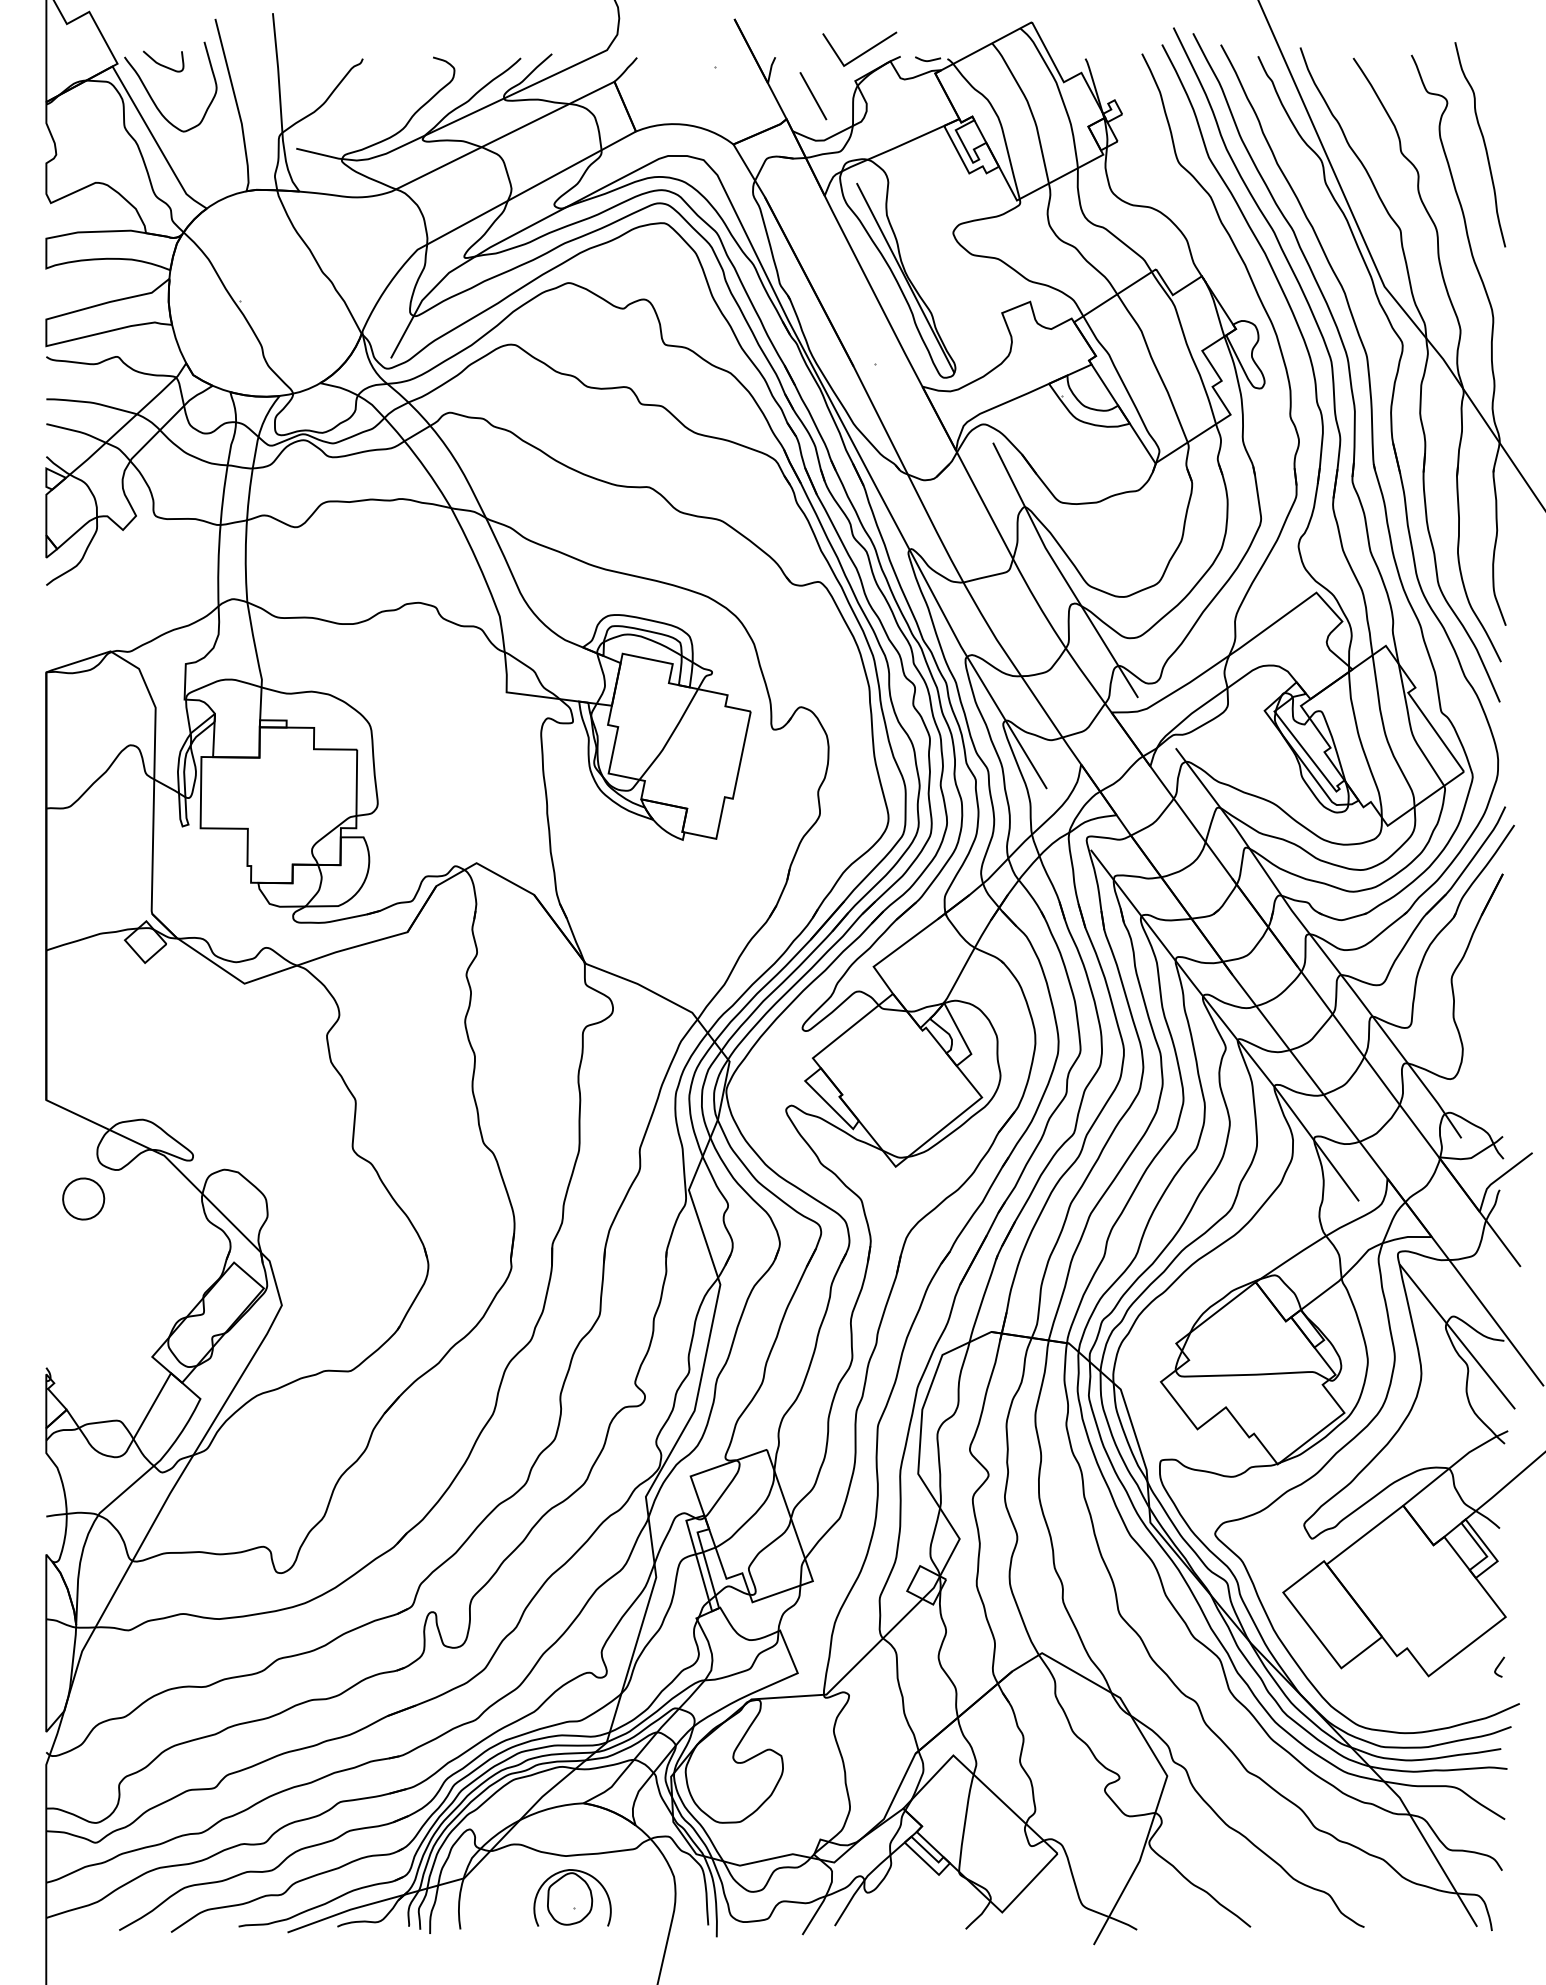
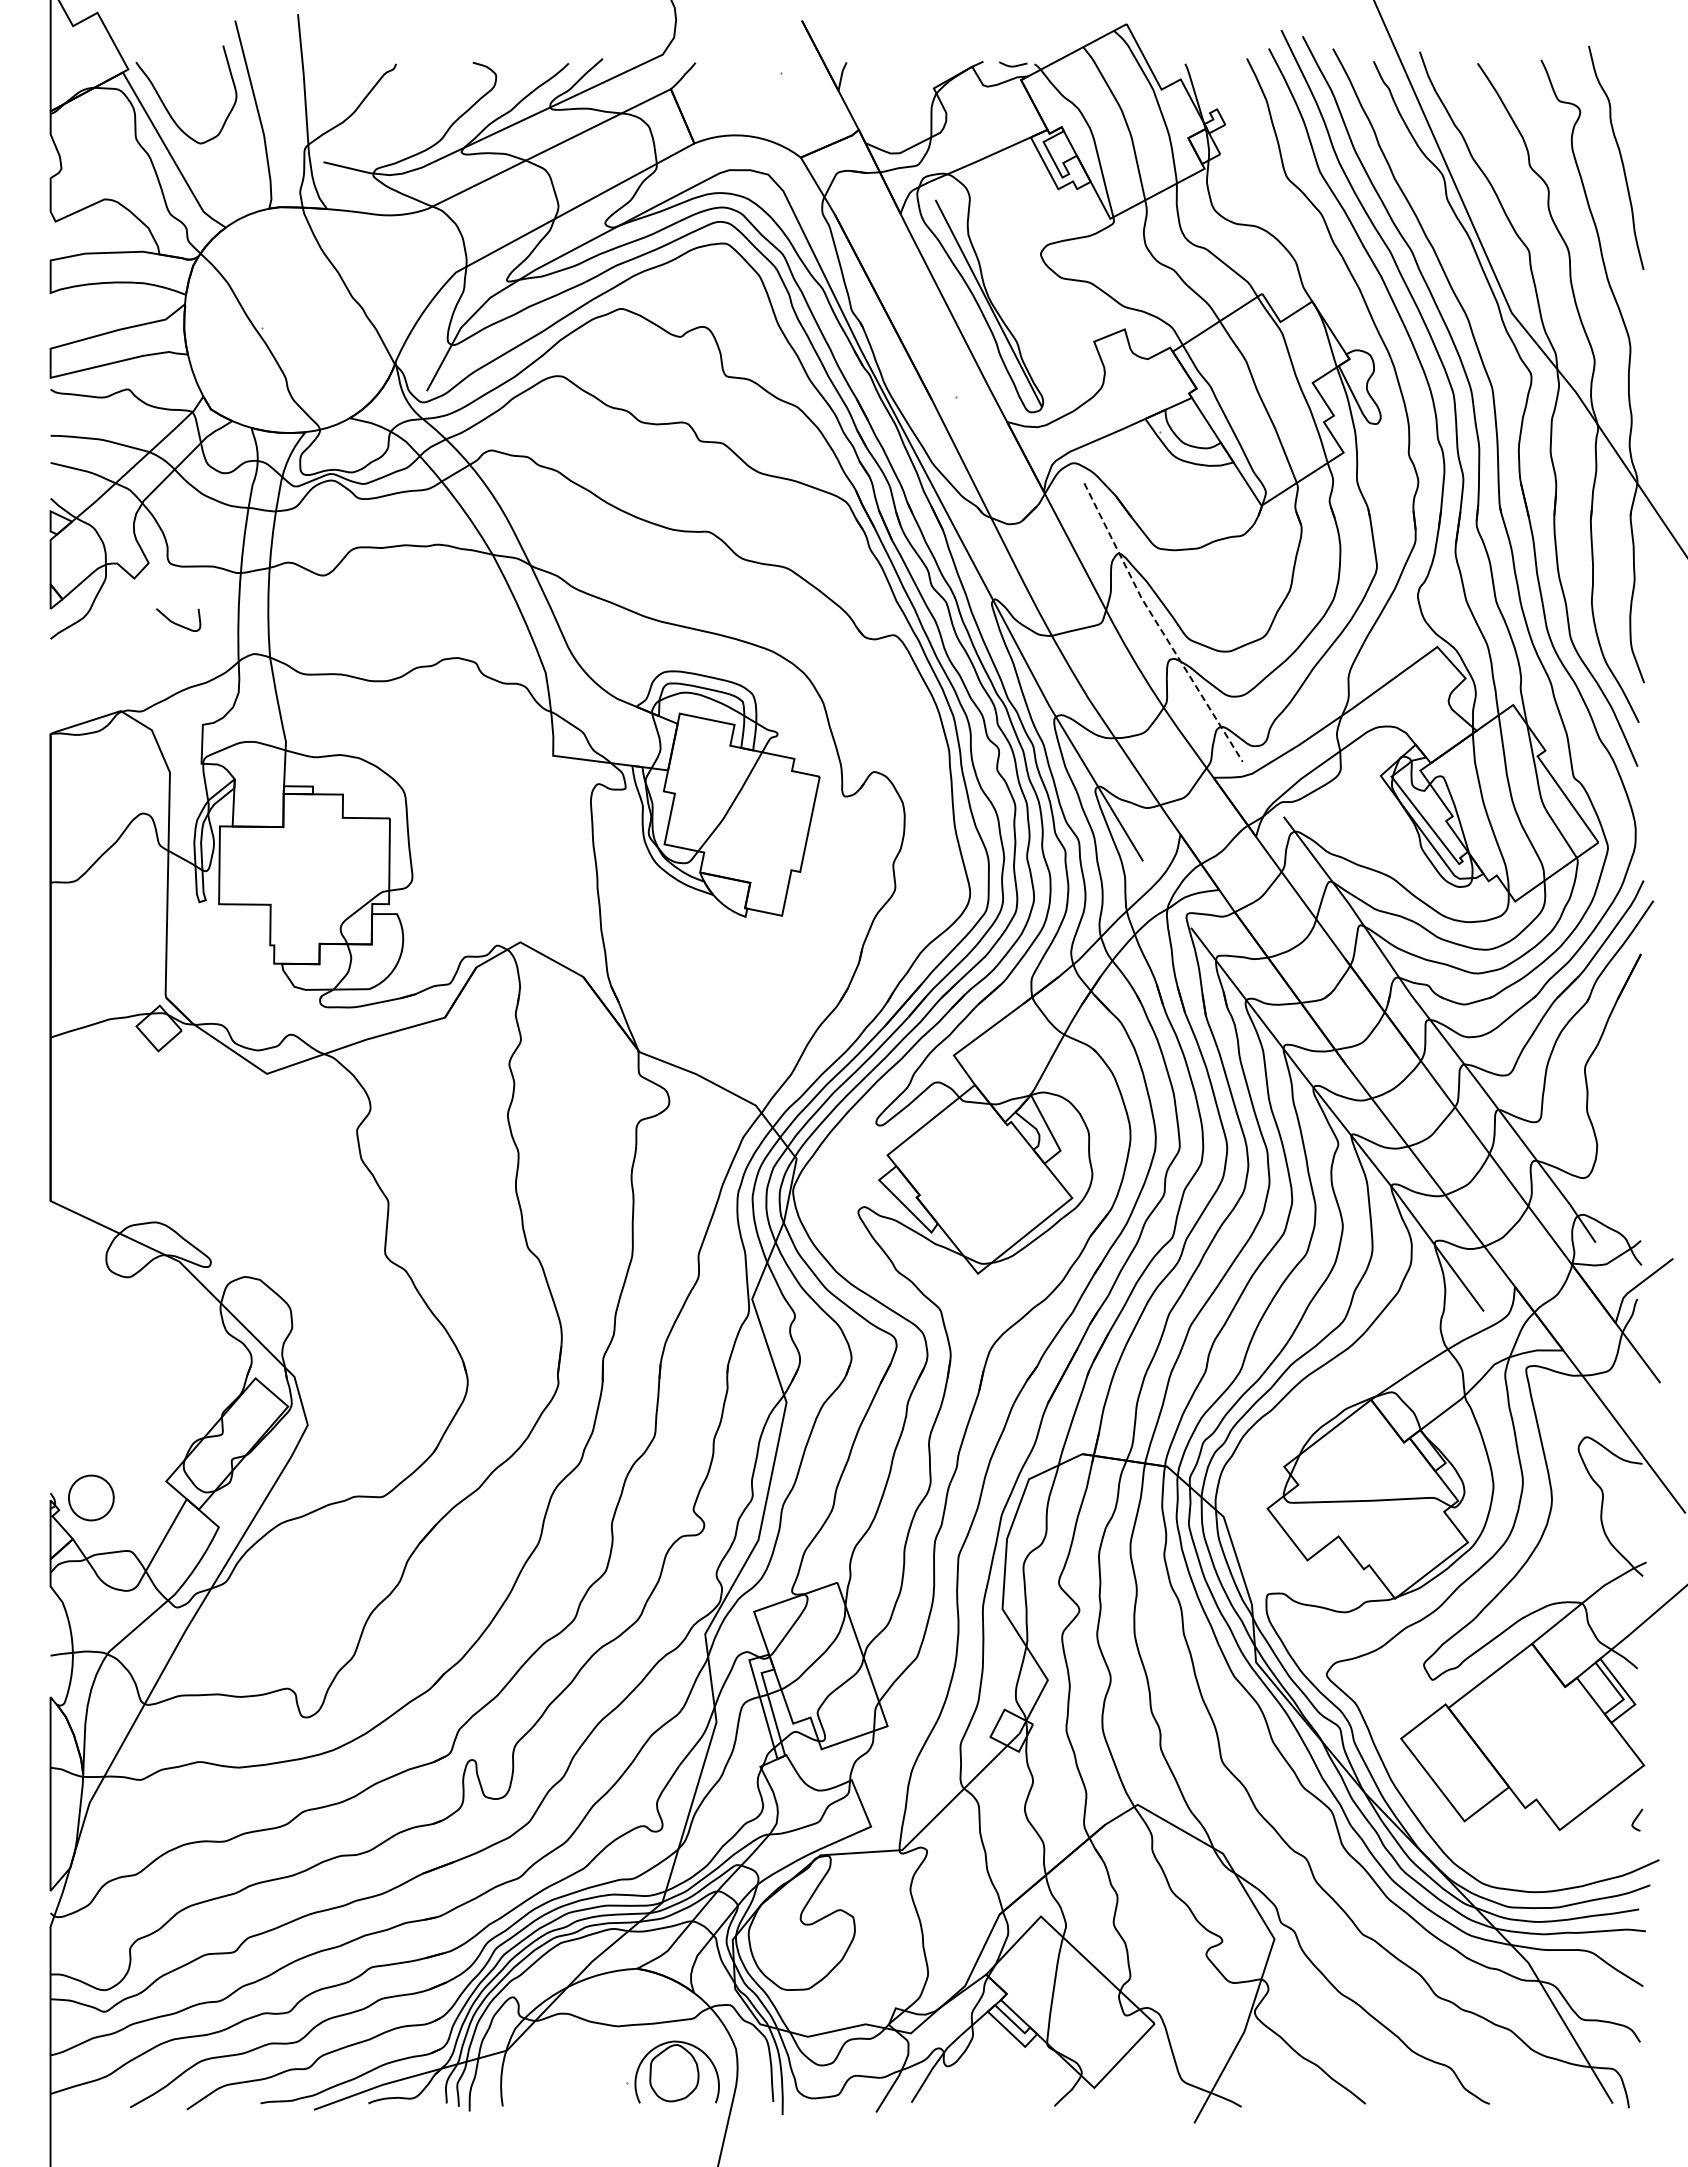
line: (861, 53) -> (940, 58), removed
curve: (162, 64) -> (177, 623), moved
line: (813, 95) -> (888, 104), removed
line: (1061, 573) -> (1158, 625), solid -> dashed
part: (83, 1198) -> (91, 1497), moved
line: (1456, 1336) -> (1590, 1459), removed
part: (571, 1897) -> (676, 2071), moved

